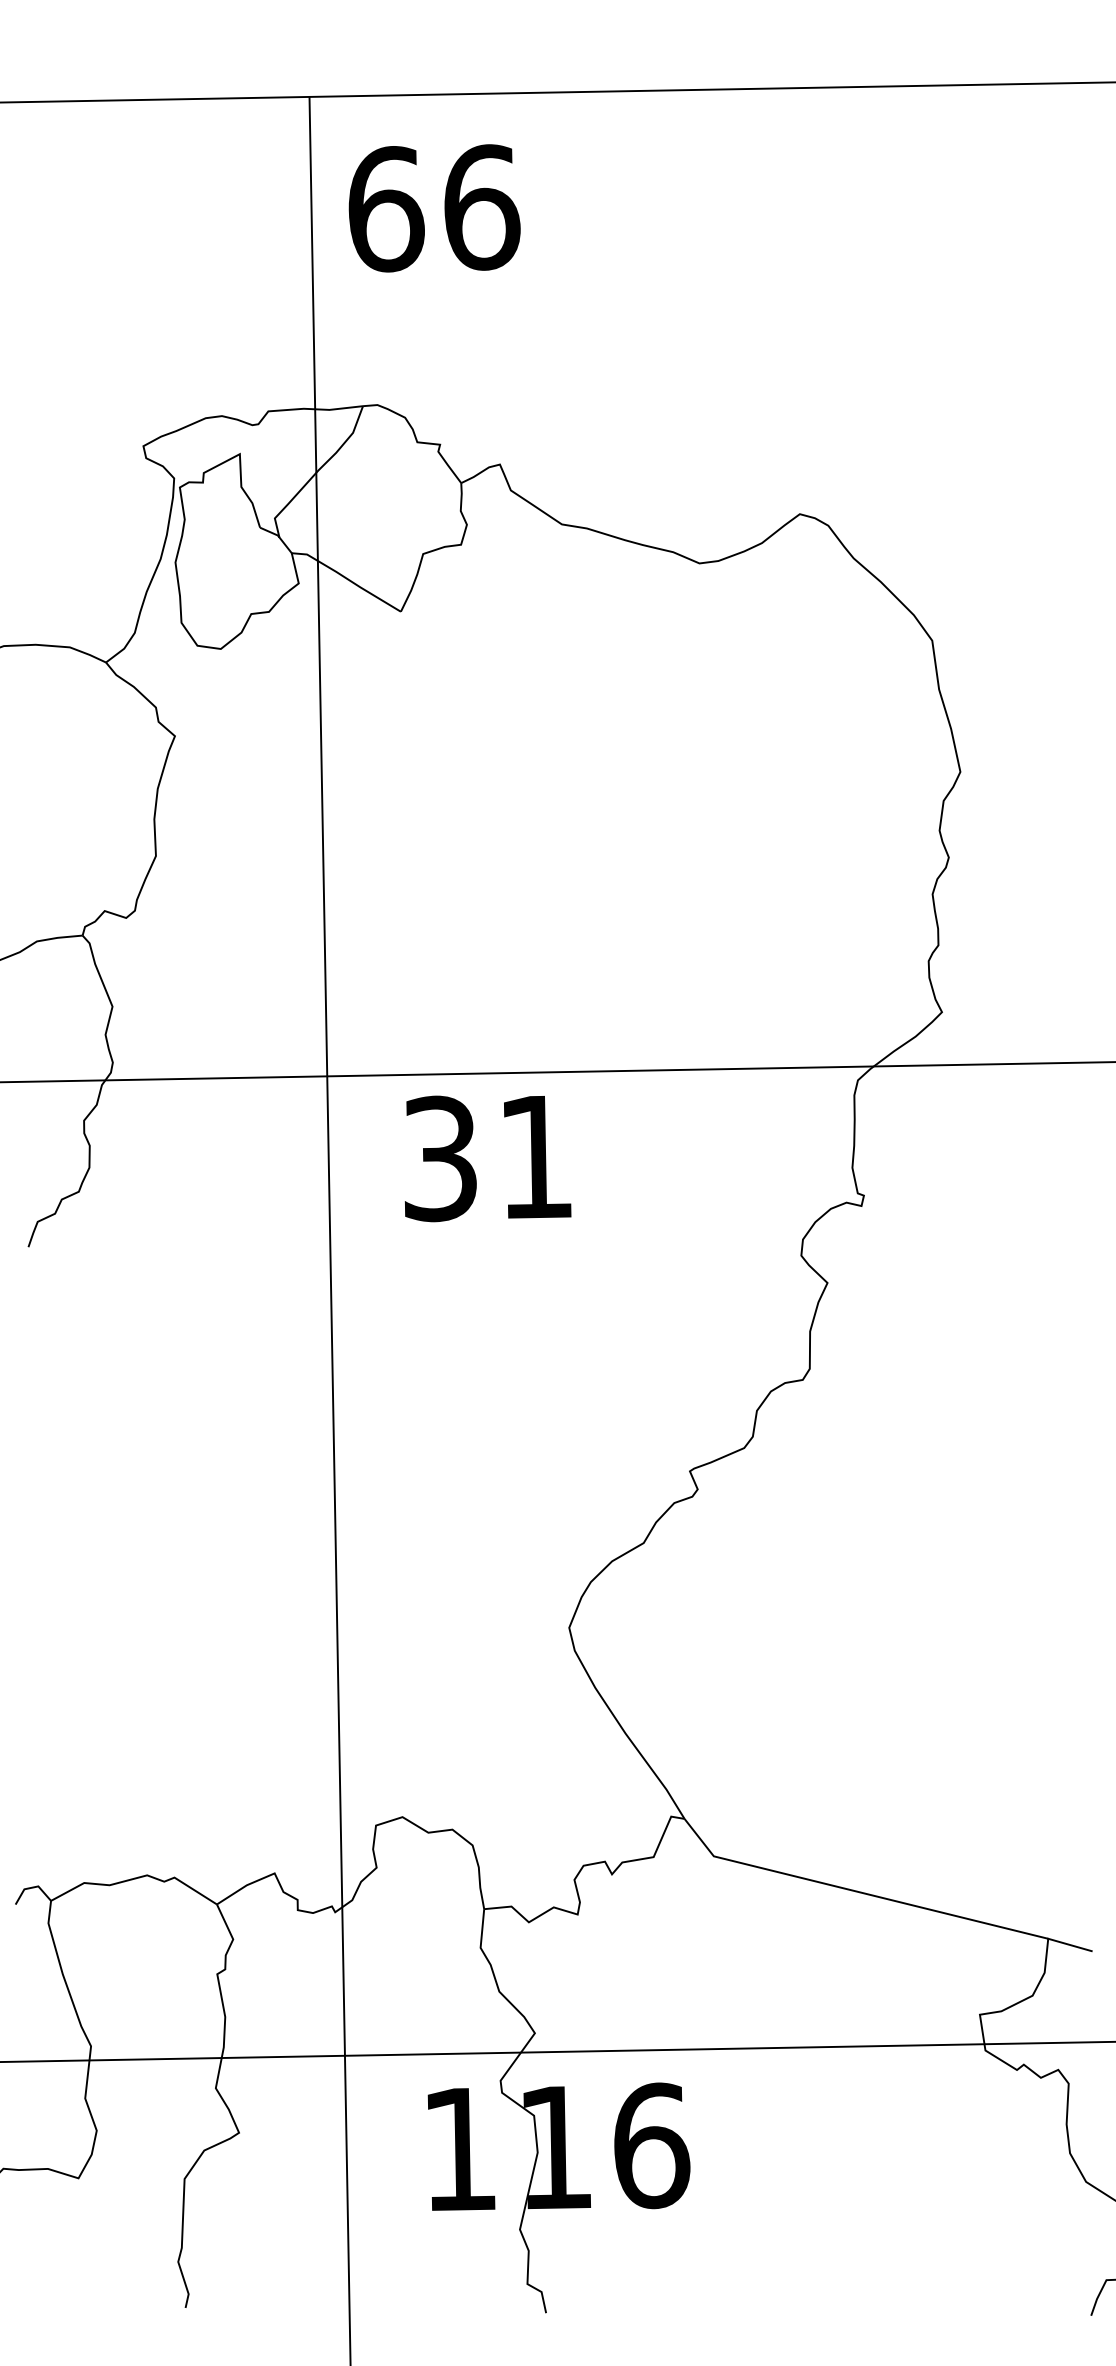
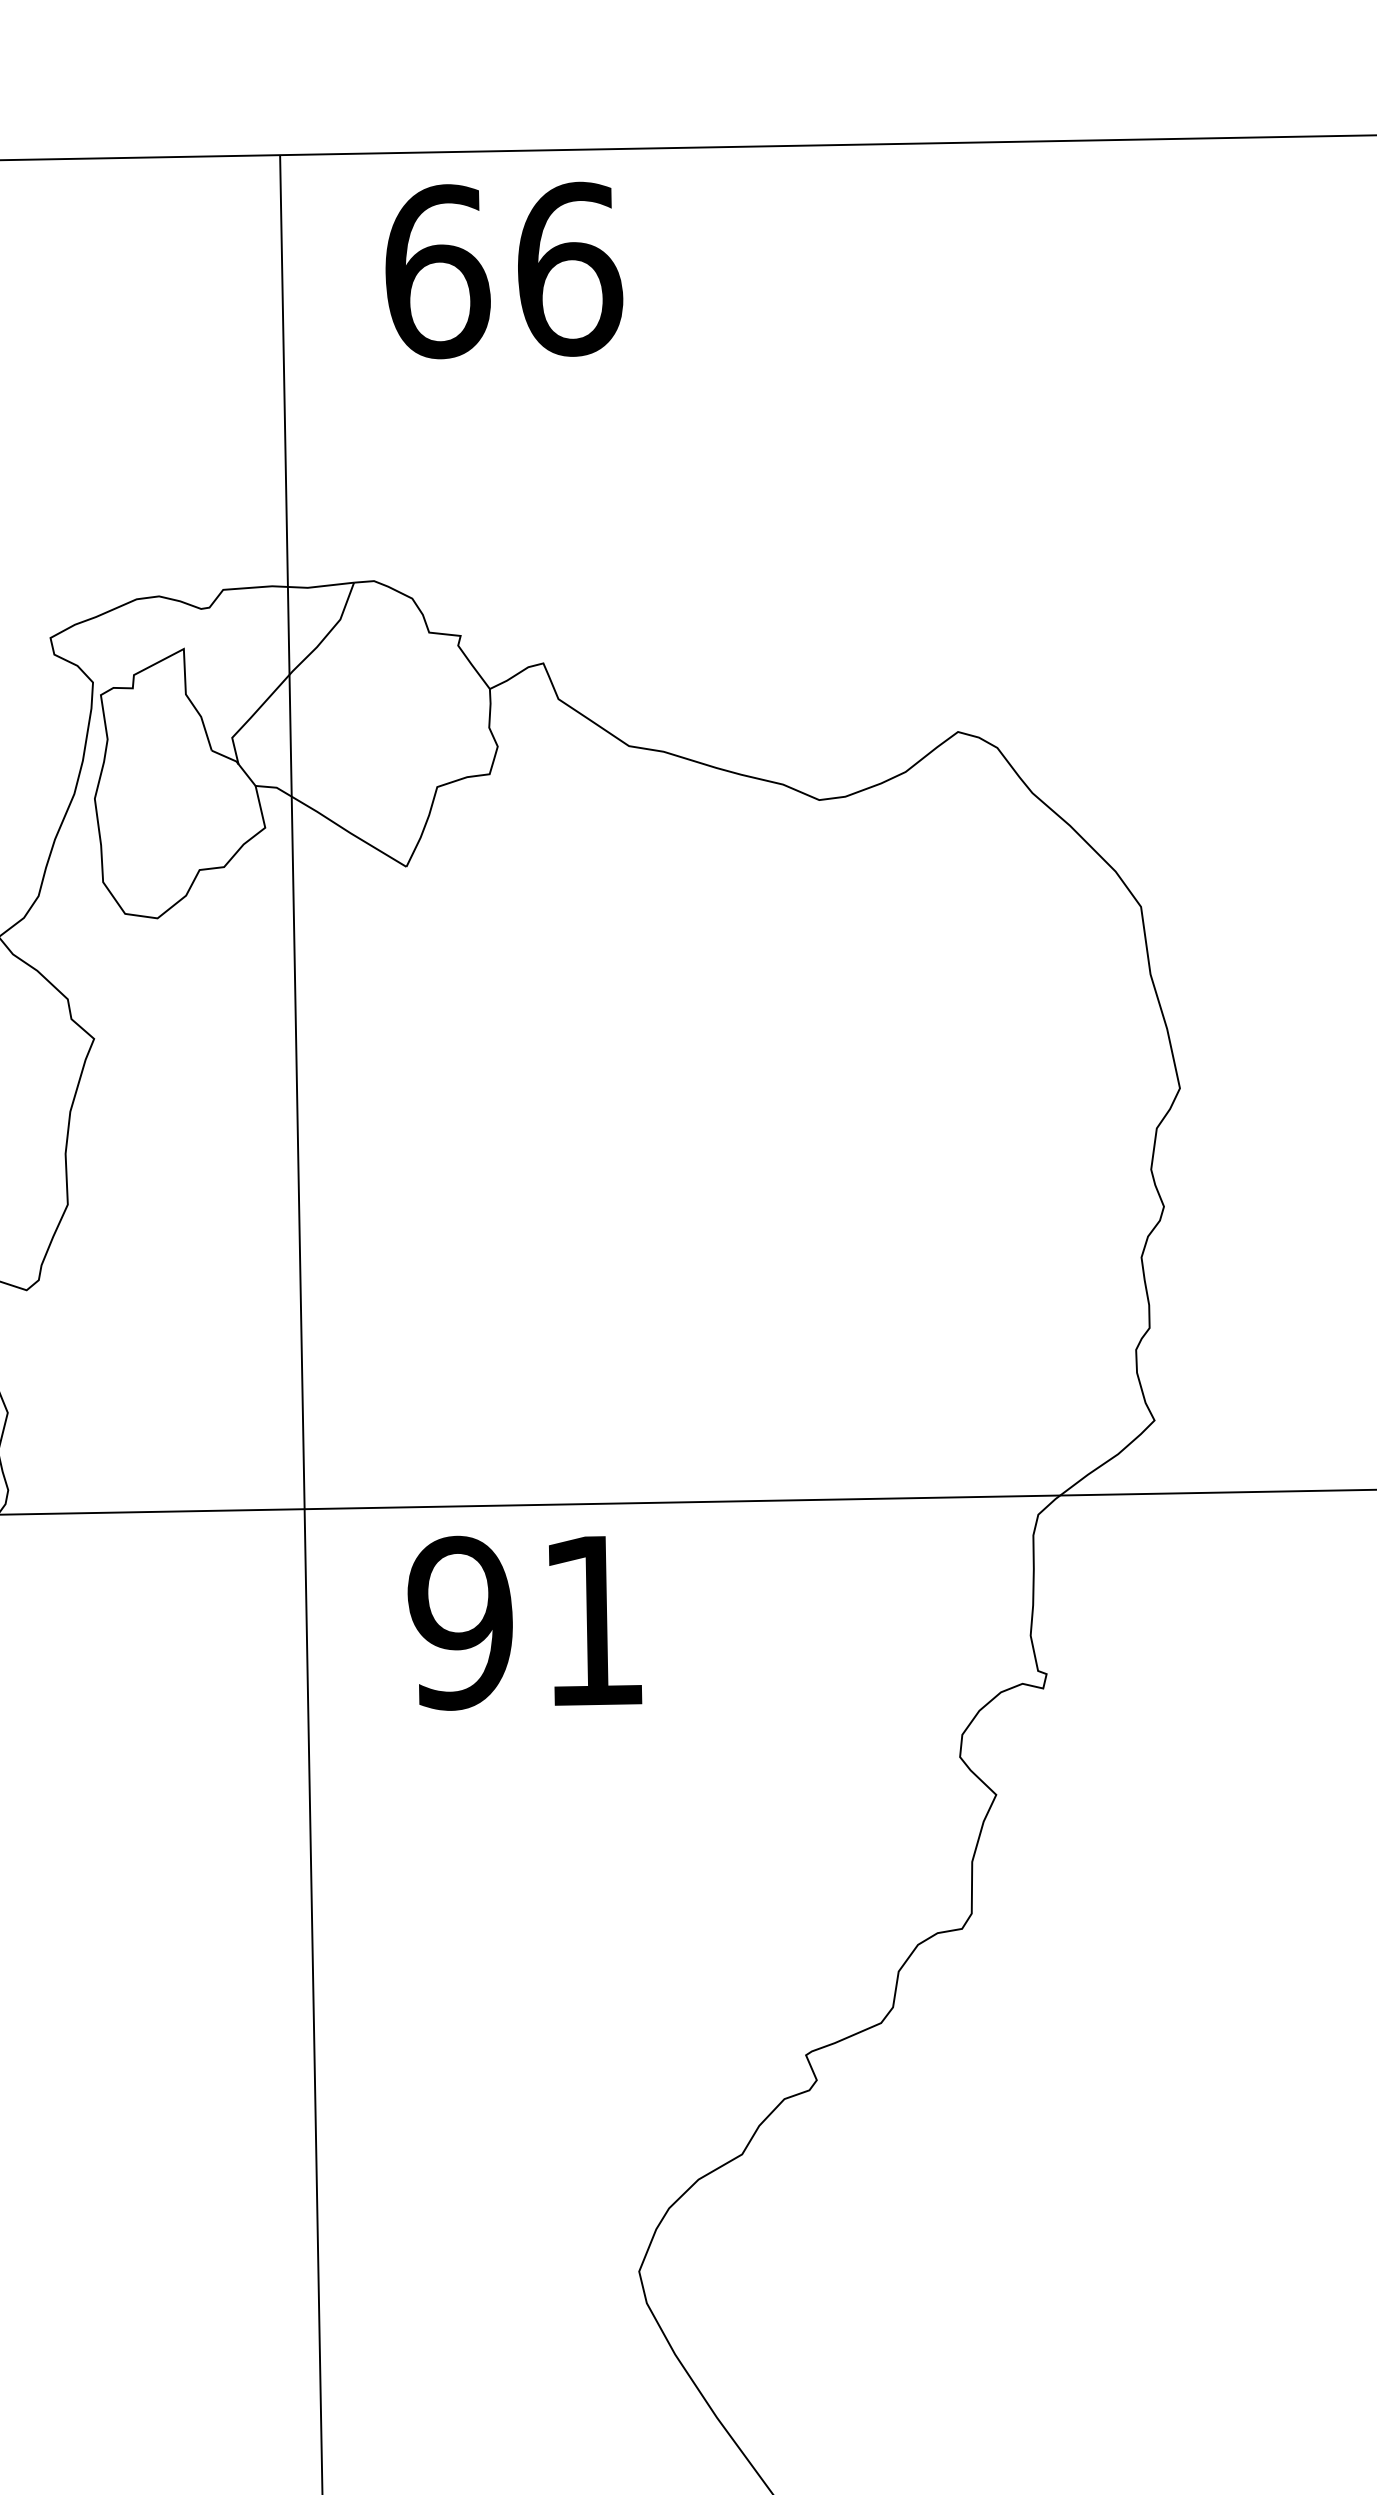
text: (434, 208) -> (504, 270), moved
text: (439, 1158) -> (459, 1622), 31 -> 91

